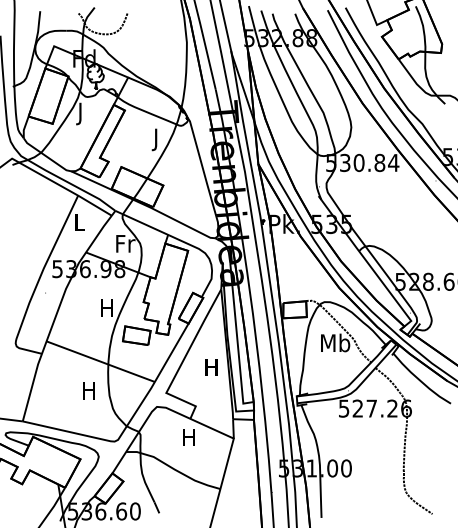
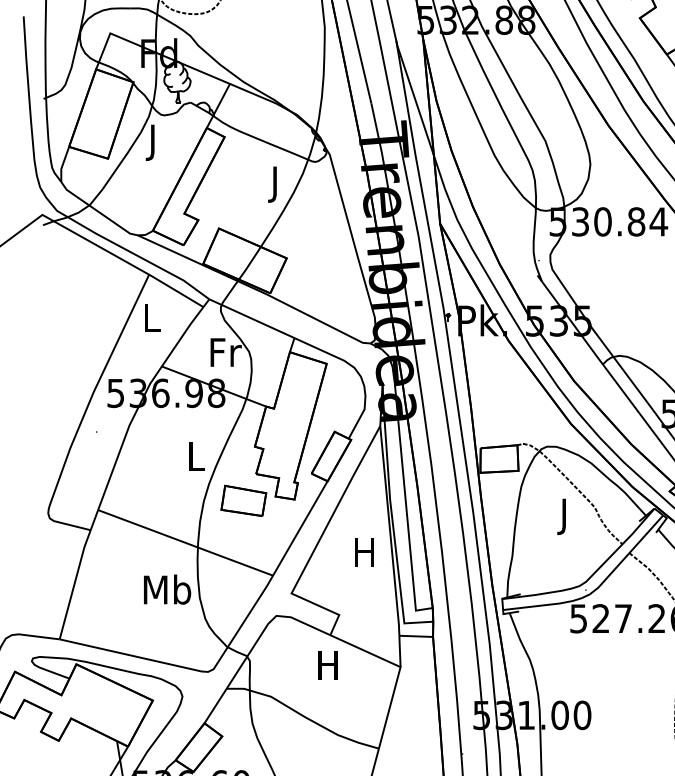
text: (106, 307) -> (194, 455), H -> L
text: (335, 344) -> (564, 515), Mb -> J
text: (89, 390) -> (167, 589), H -> Mb

